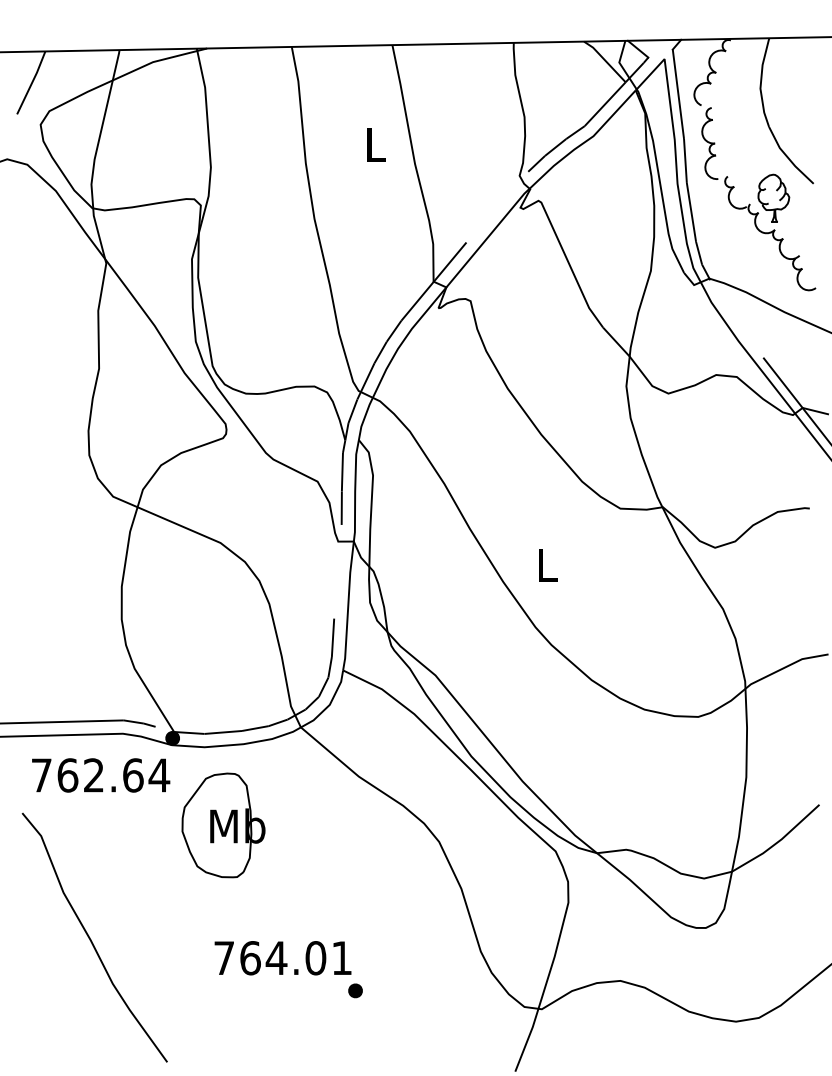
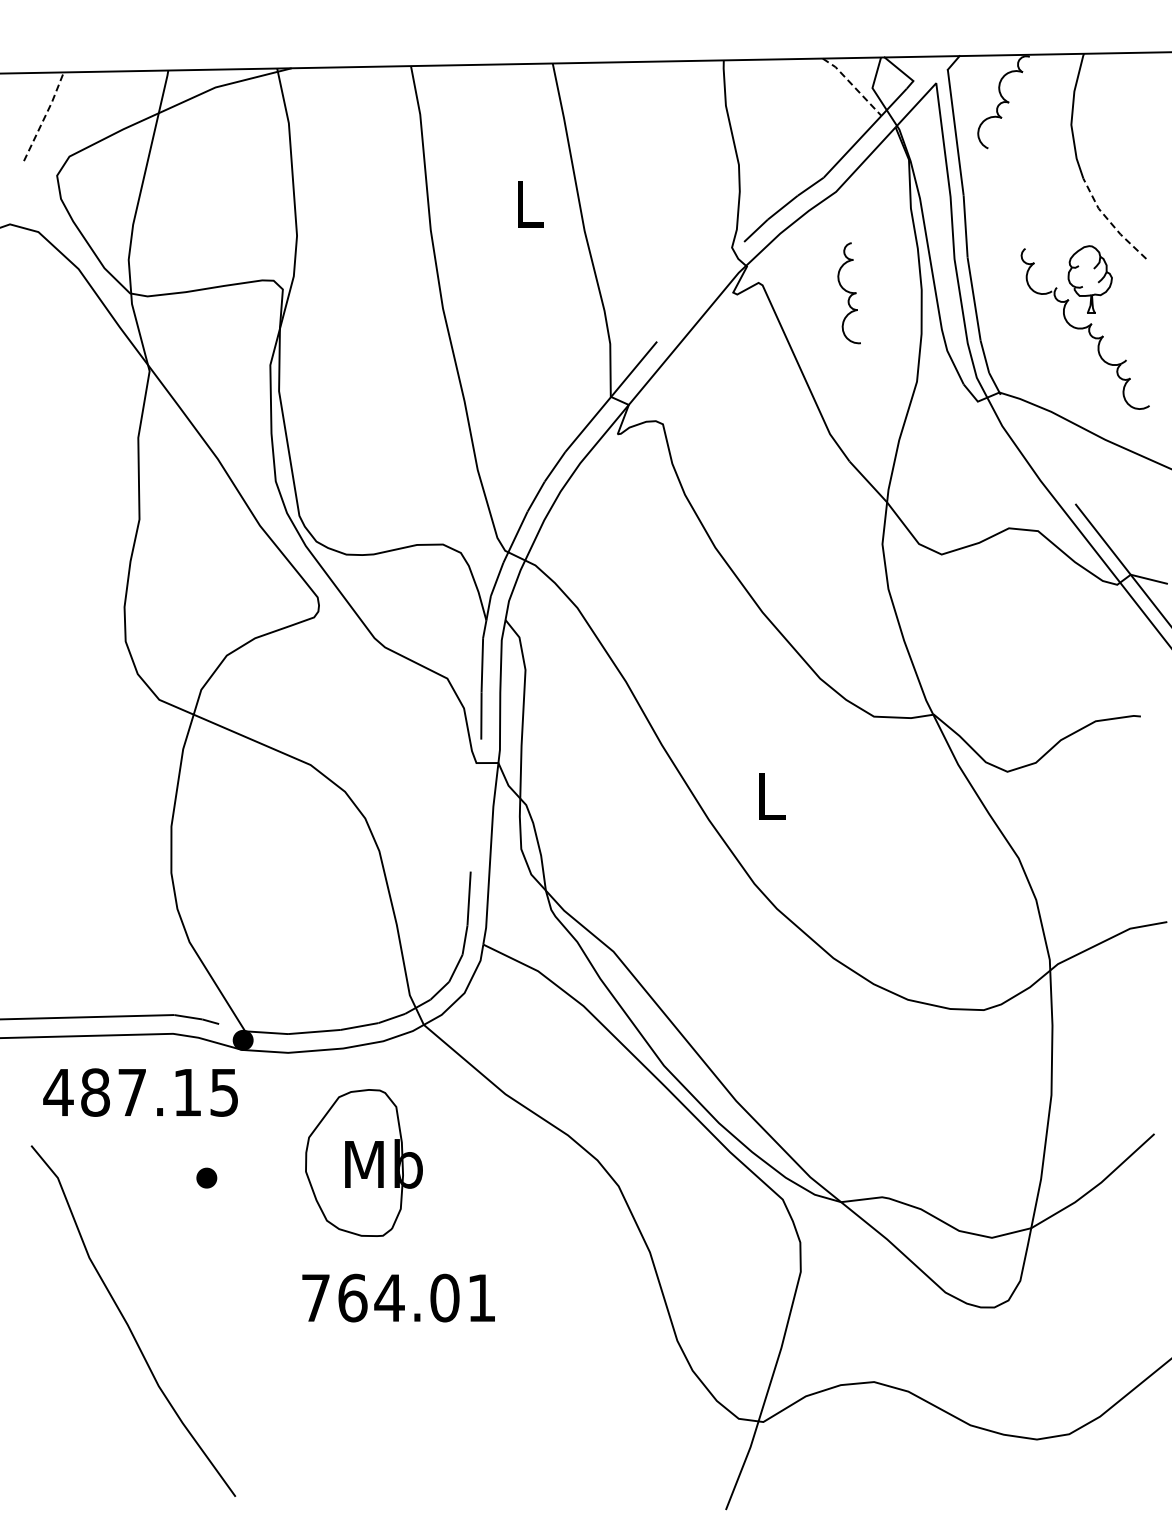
line: (605, 60) -> (852, 85), solid -> dashed
line: (32, 82) -> (45, 116), solid -> dashed
part: (709, 143) -> (848, 293), moved
line: (788, 157) -> (1110, 222), solid -> dashed
text: (100, 775) -> (141, 1092), 762.64 -> 487.15
part: (223, 825) -> (363, 1162), moved
text: (282, 957) -> (398, 1297), moved
part: (355, 990) -> (206, 1177), moved

